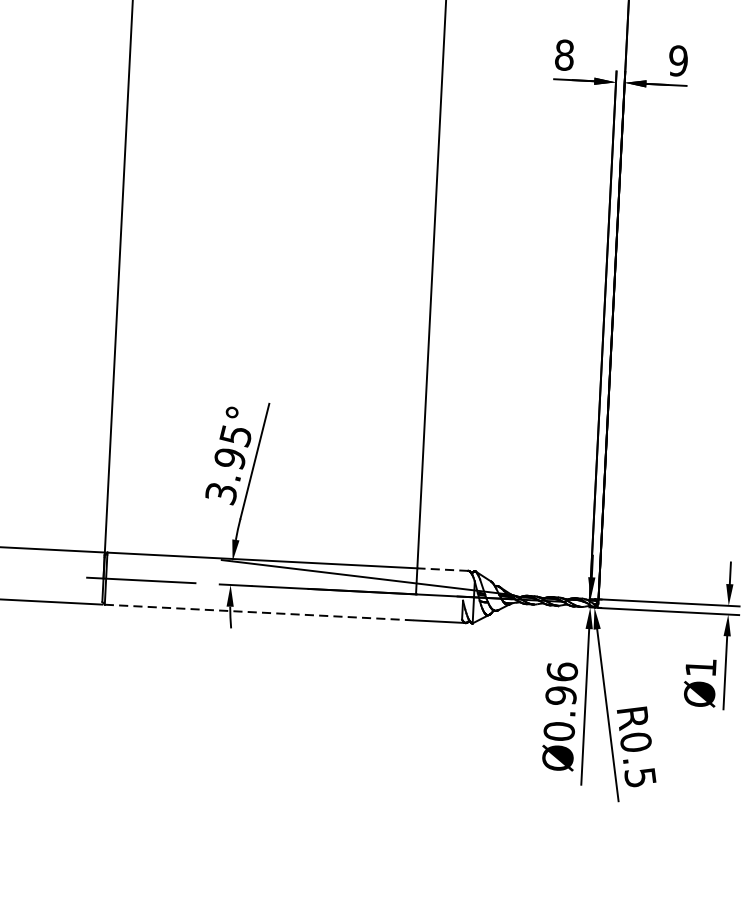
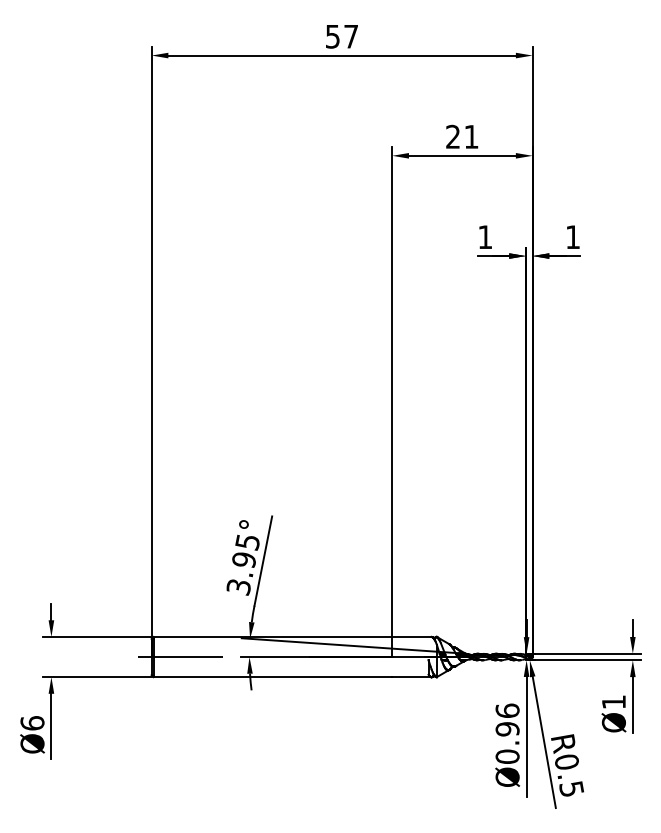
text: (564, 55) -> (485, 237), 8 -> 1
text: (677, 61) -> (572, 237), 9 -> 1
line: (442, 570) -> (411, 637), dashed -> solid
line: (260, 613) -> (273, 677), dashed -> solid

